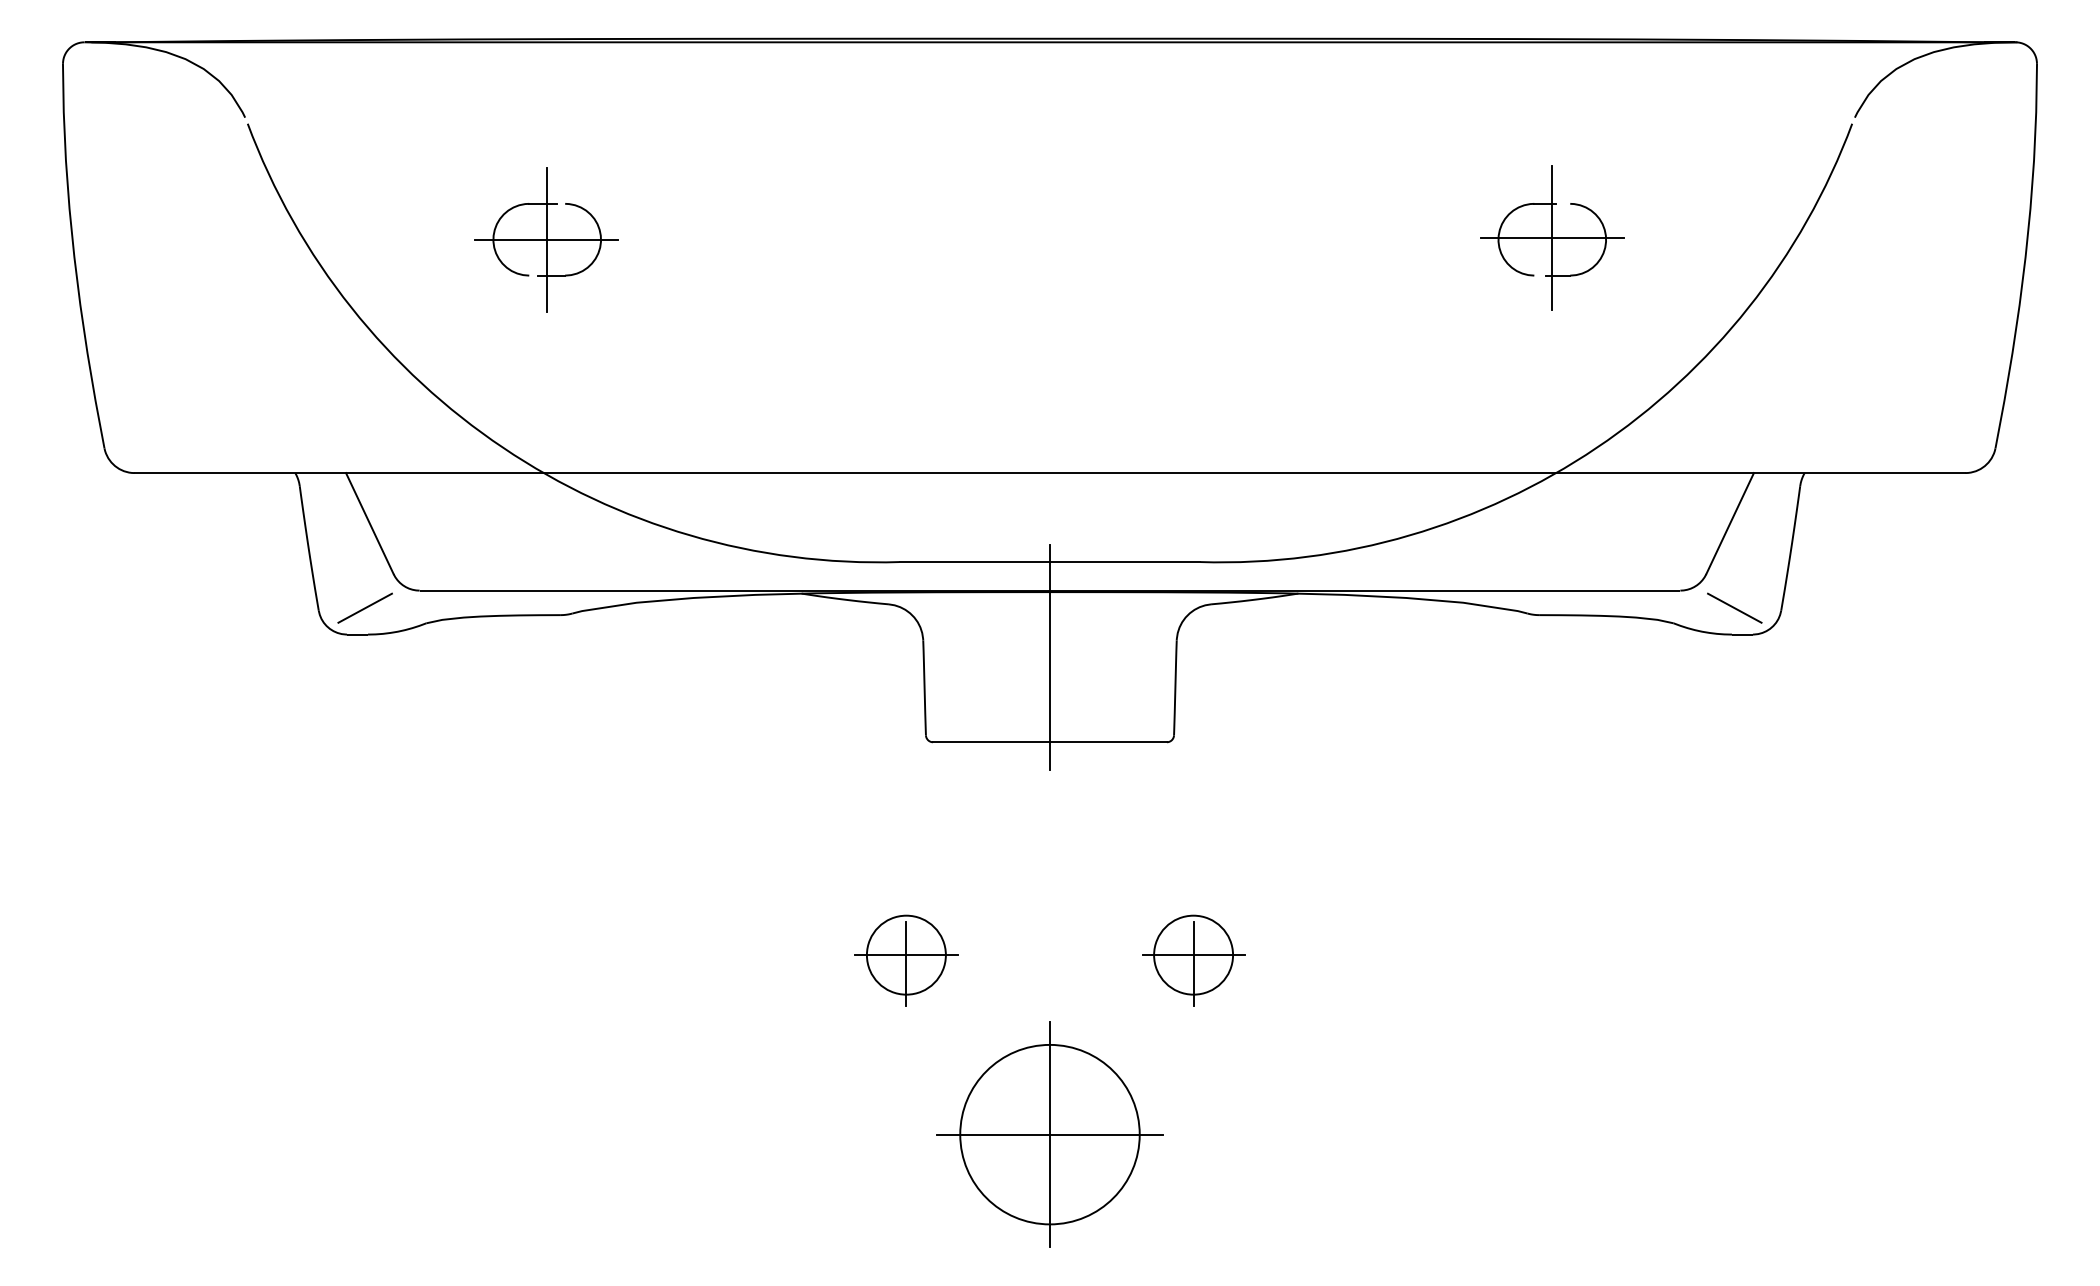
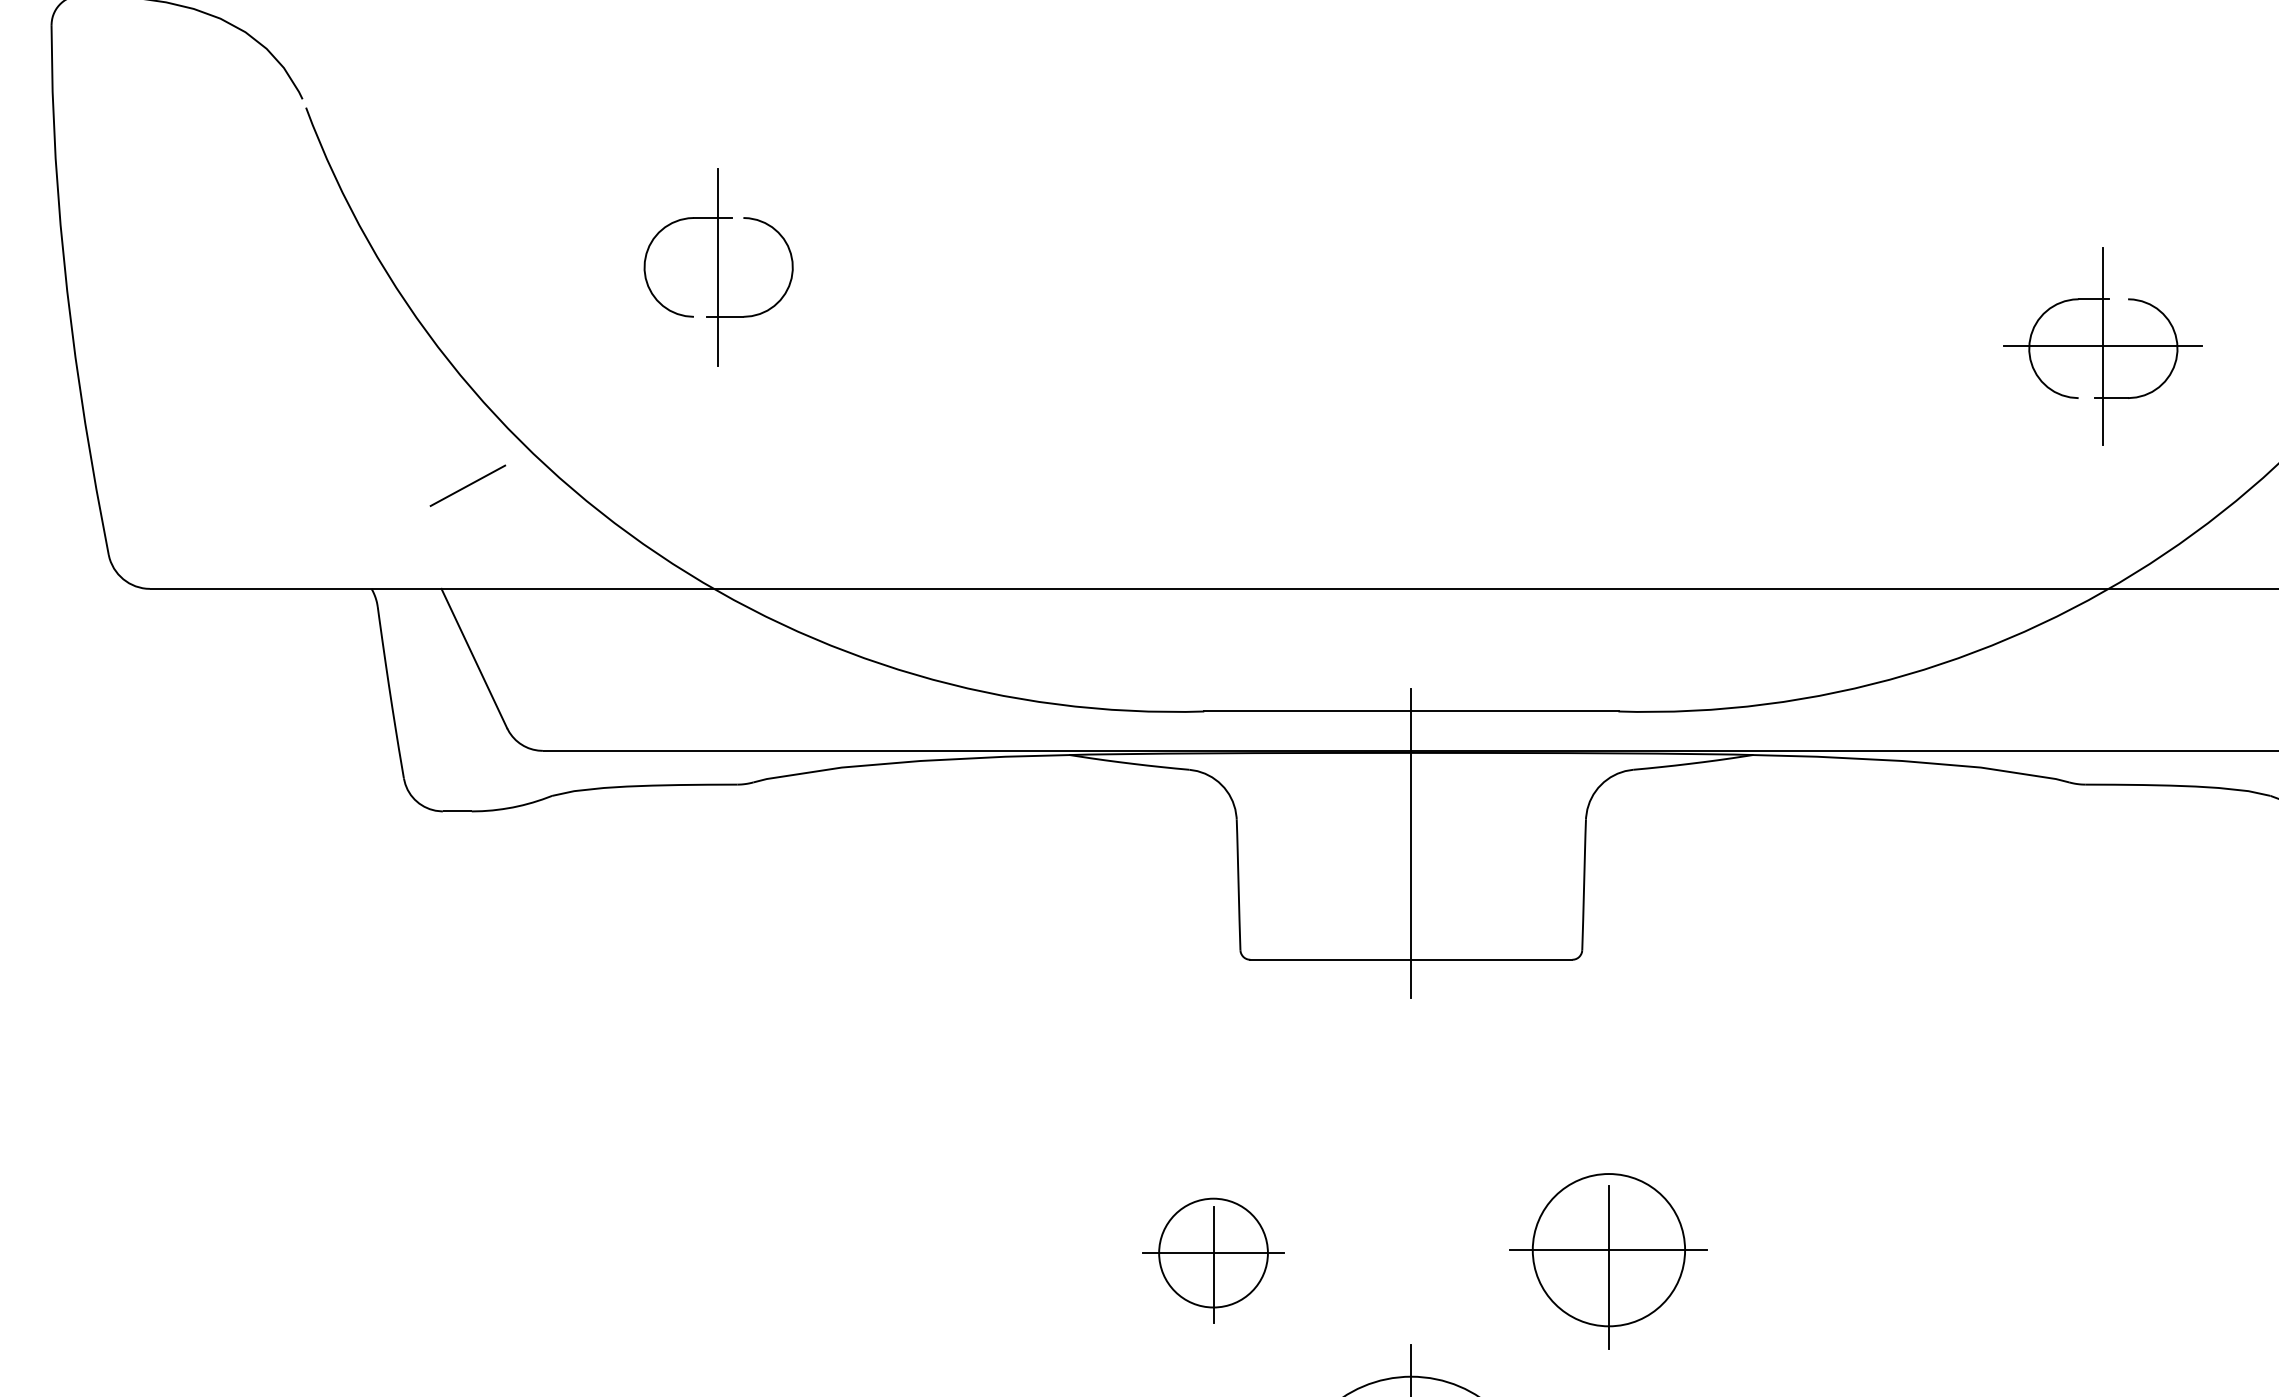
part: (1552, 237) -> (2103, 345), moved
line: (546, 239) -> (717, 267), removed
line: (364, 607) -> (466, 484), moved
part: (1193, 960) -> (1609, 1260), size x1.4

